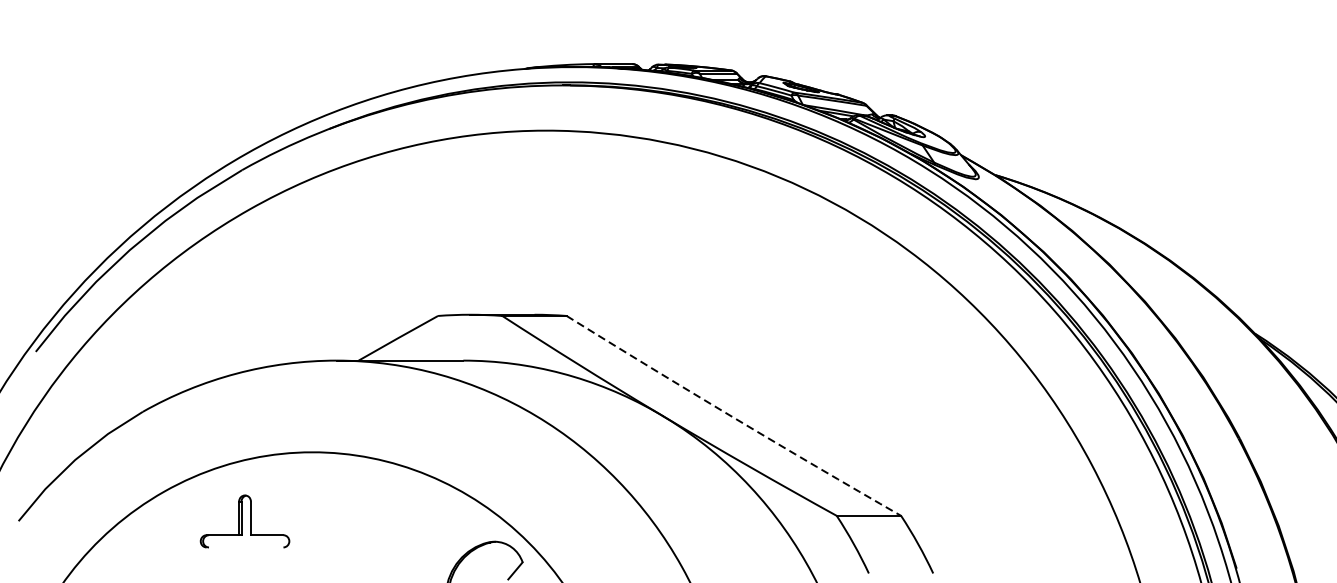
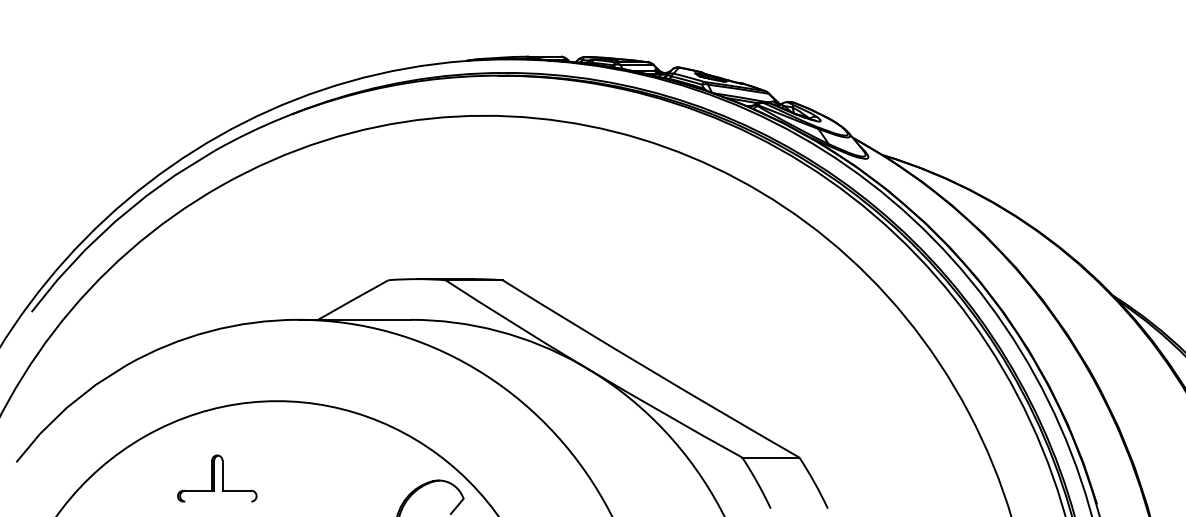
arc: (733, 417) -> (650, 370), dashed -> solid
part: (245, 521) -> (217, 478), moved

